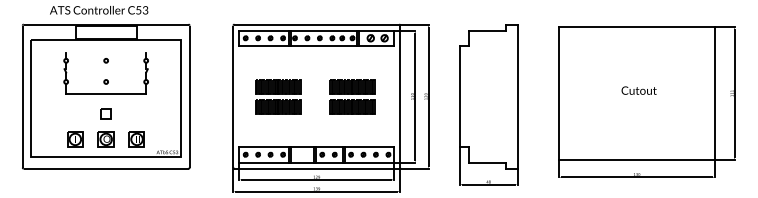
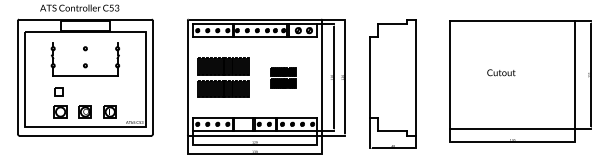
text: (639, 90) -> (501, 72), moved
part: (277, 96) -> (223, 77), size x1.4
part: (352, 96) -> (283, 77), size x0.7
part: (105, 113) -> (58, 91), moved

